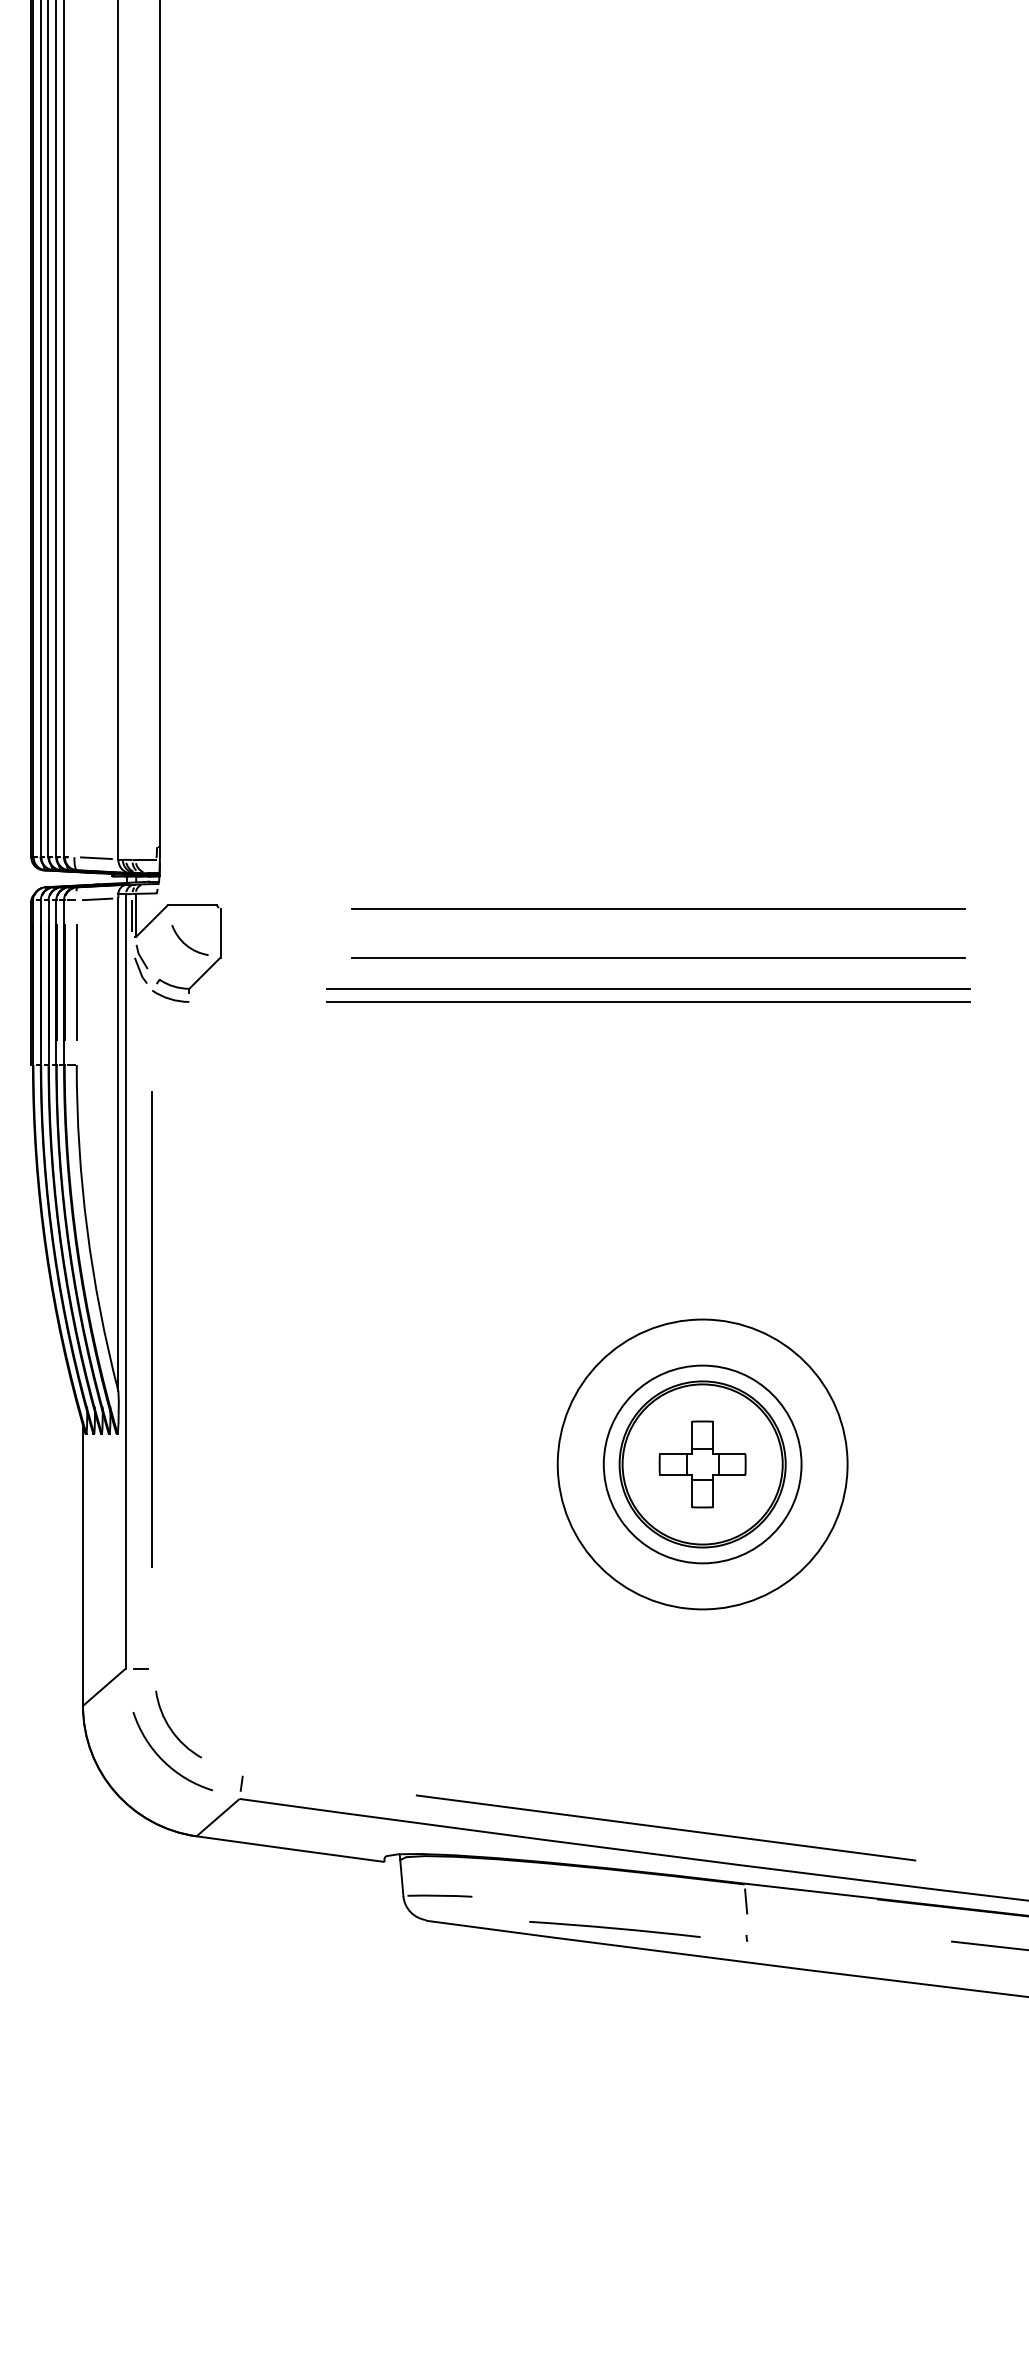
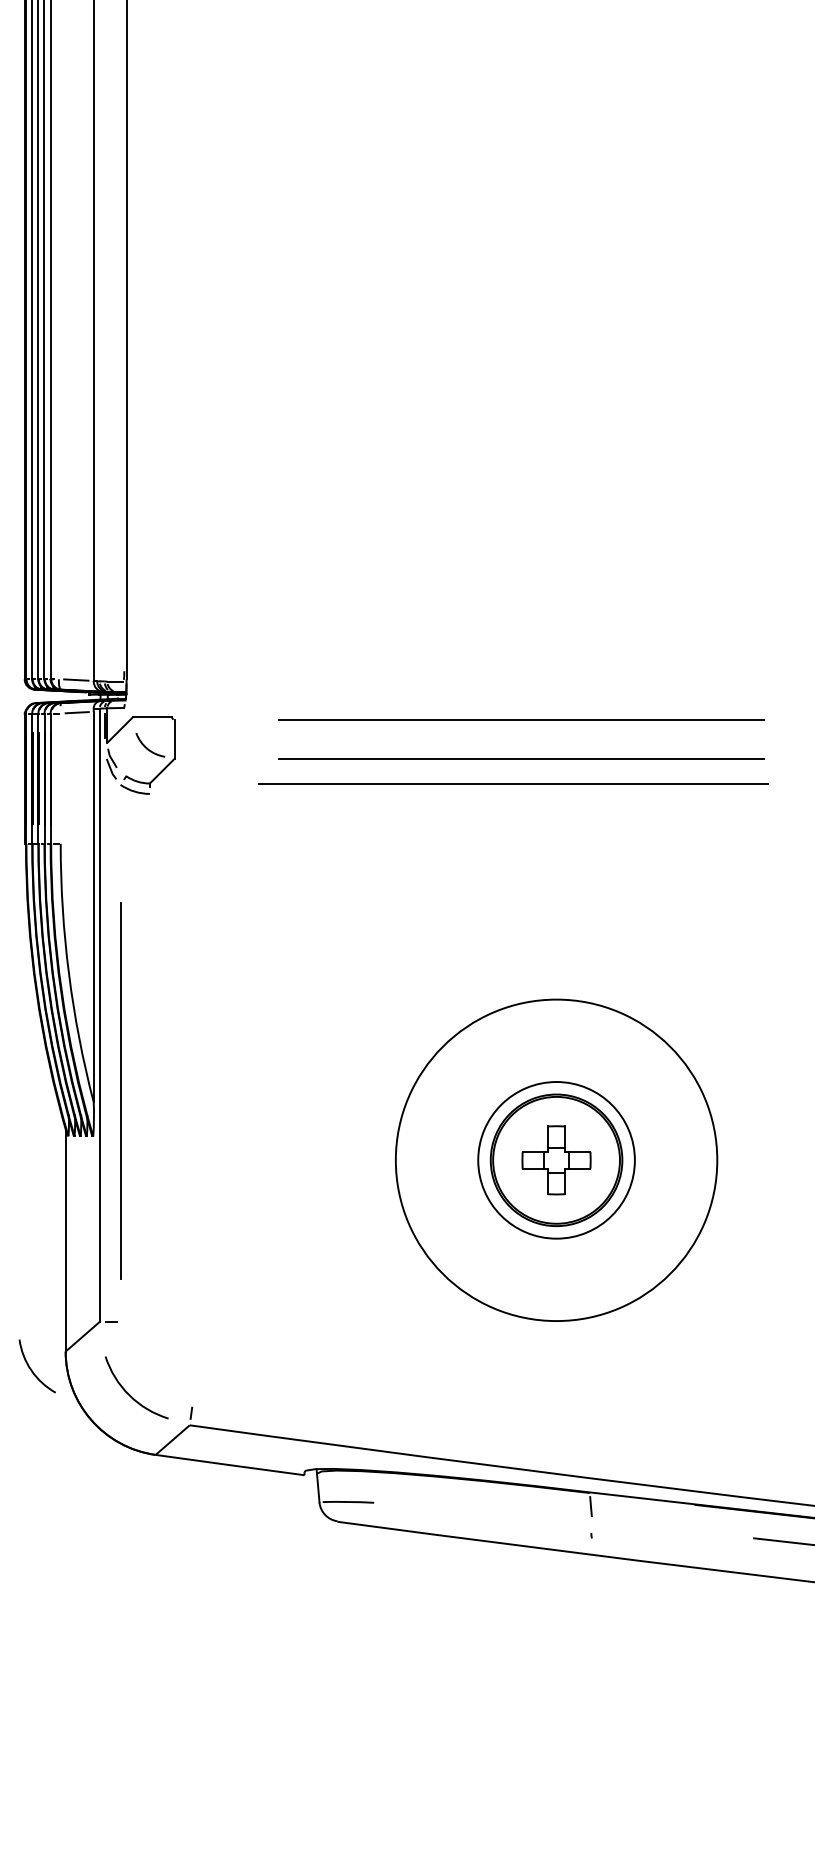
line: (76, 982) -> (60, 778), removed
line: (648, 1001) -> (513, 793), removed
line: (152, 1328) -> (120, 1090), moved
circle: (702, 1464) -> (556, 1160), size x1.4
arc: (171, 1727) -> (31, 1368), moved
line: (665, 1828) -> (527, 1448), removed
line: (614, 1929) -> (486, 1528), removed

